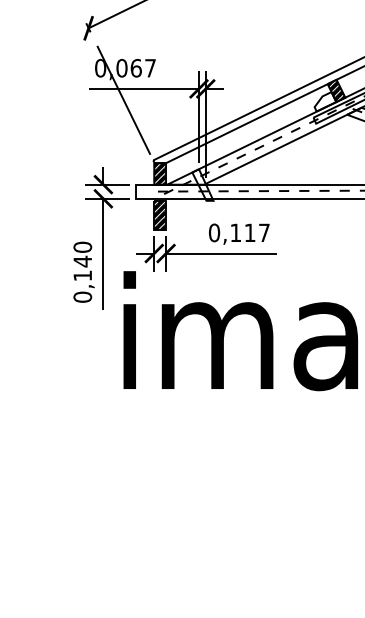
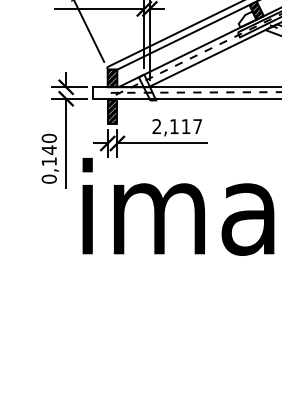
text: (214, 232) -> (156, 126), 0,117 -> 2,117

